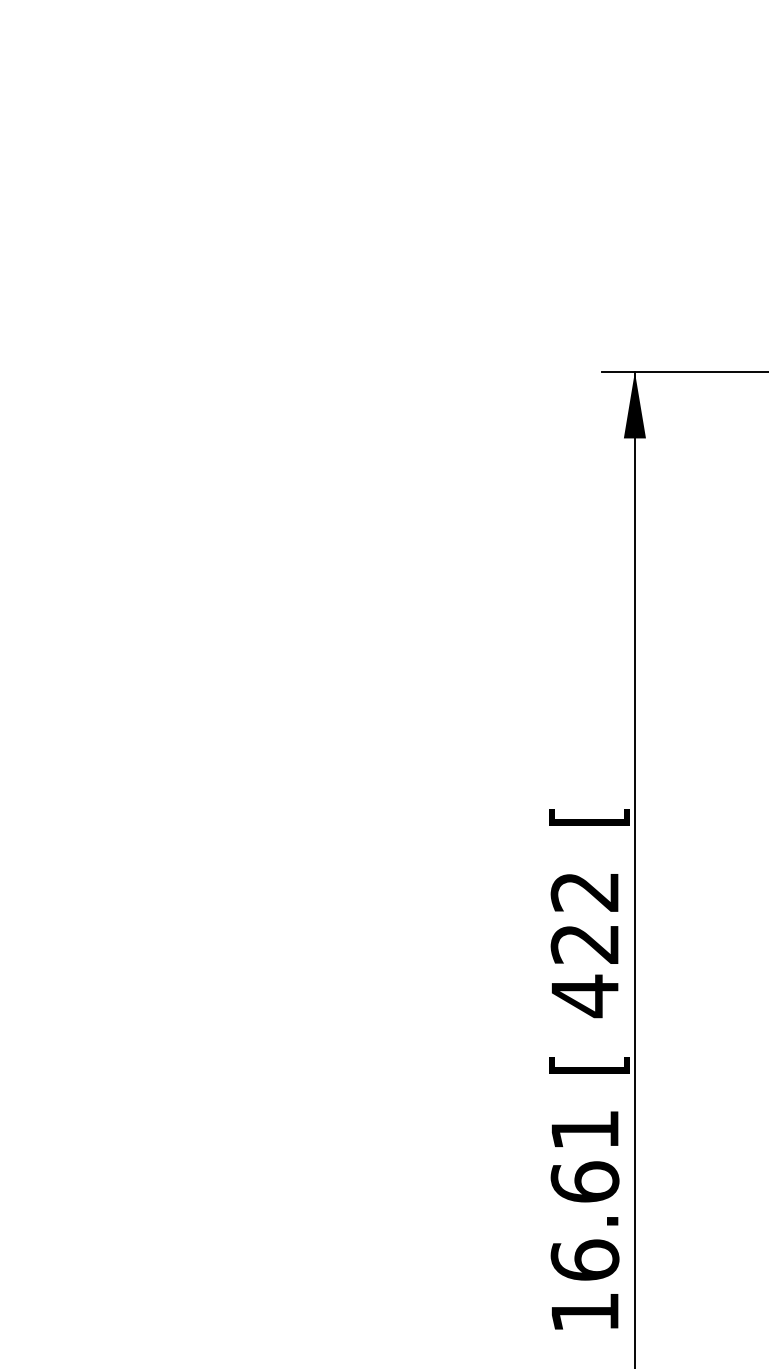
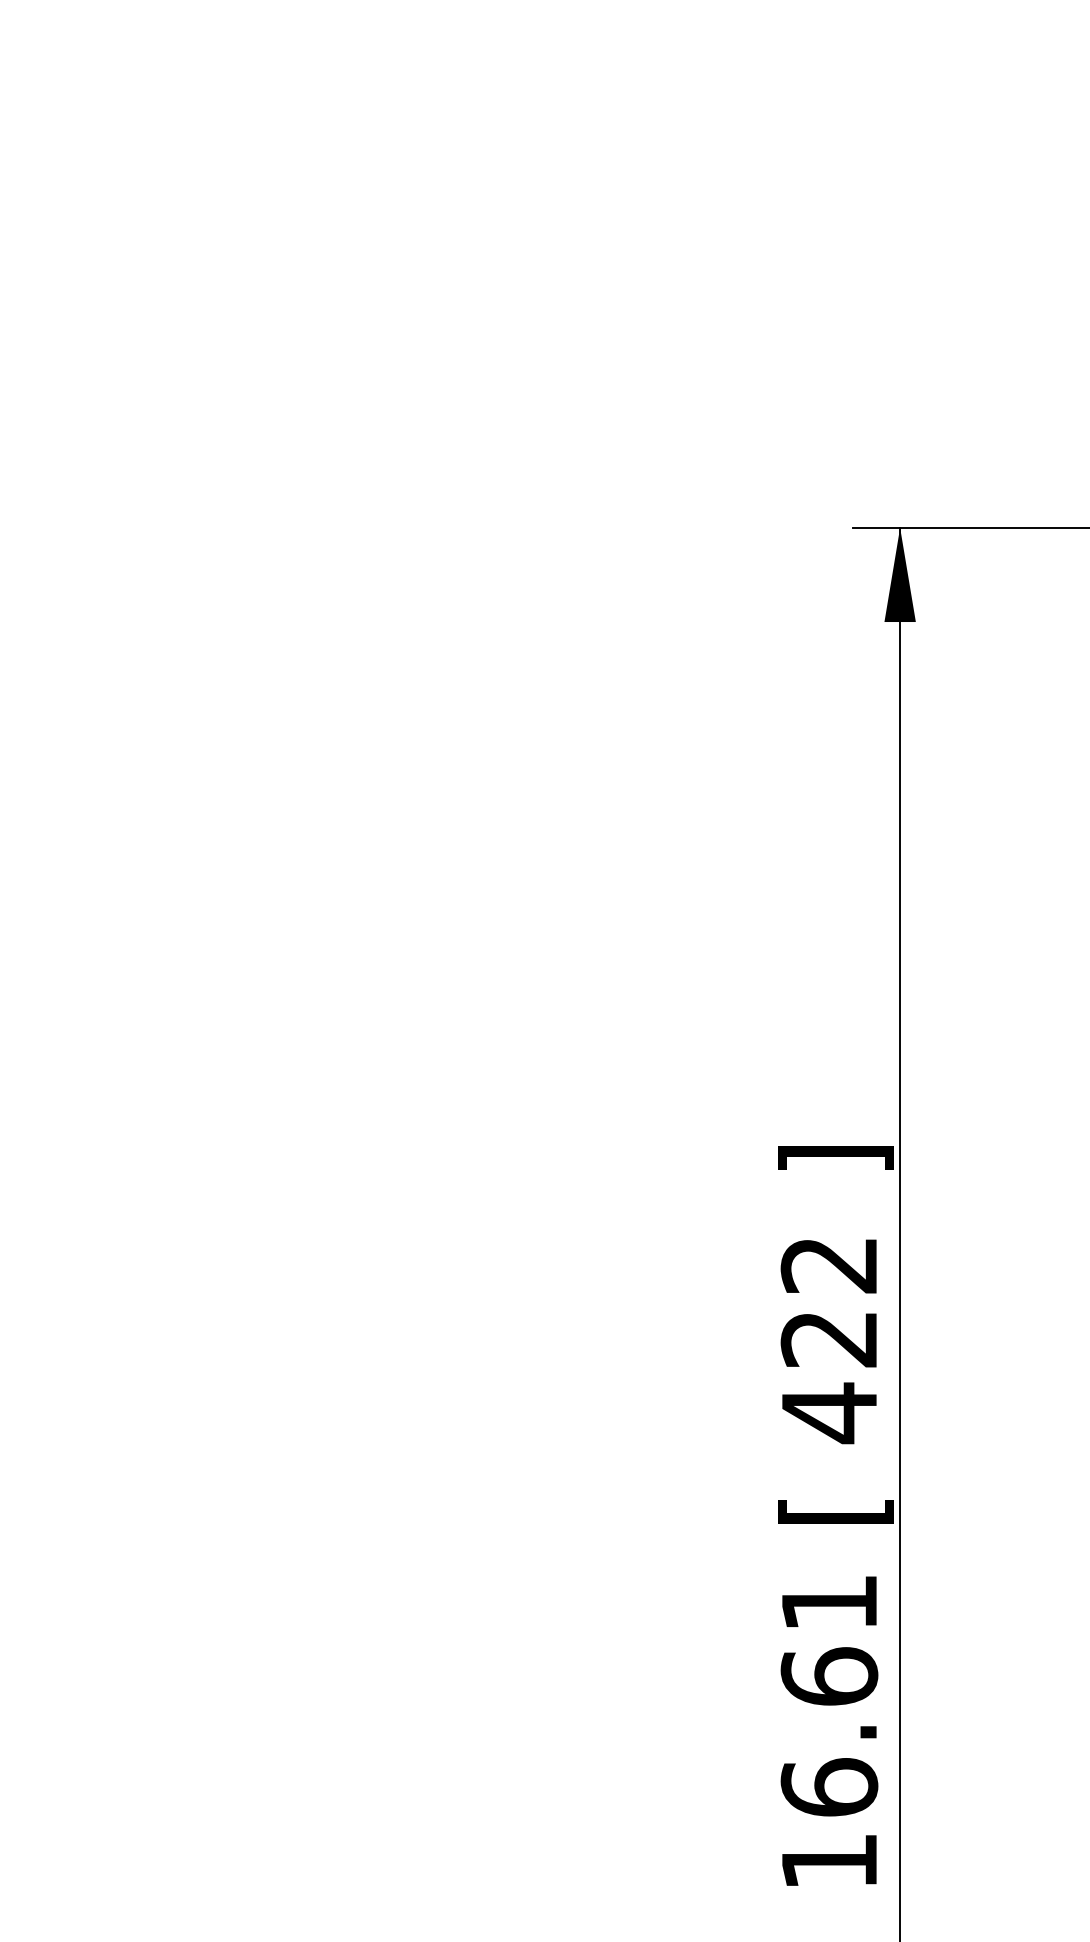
text: (589, 816) -> (835, 1158), [ -> ]

